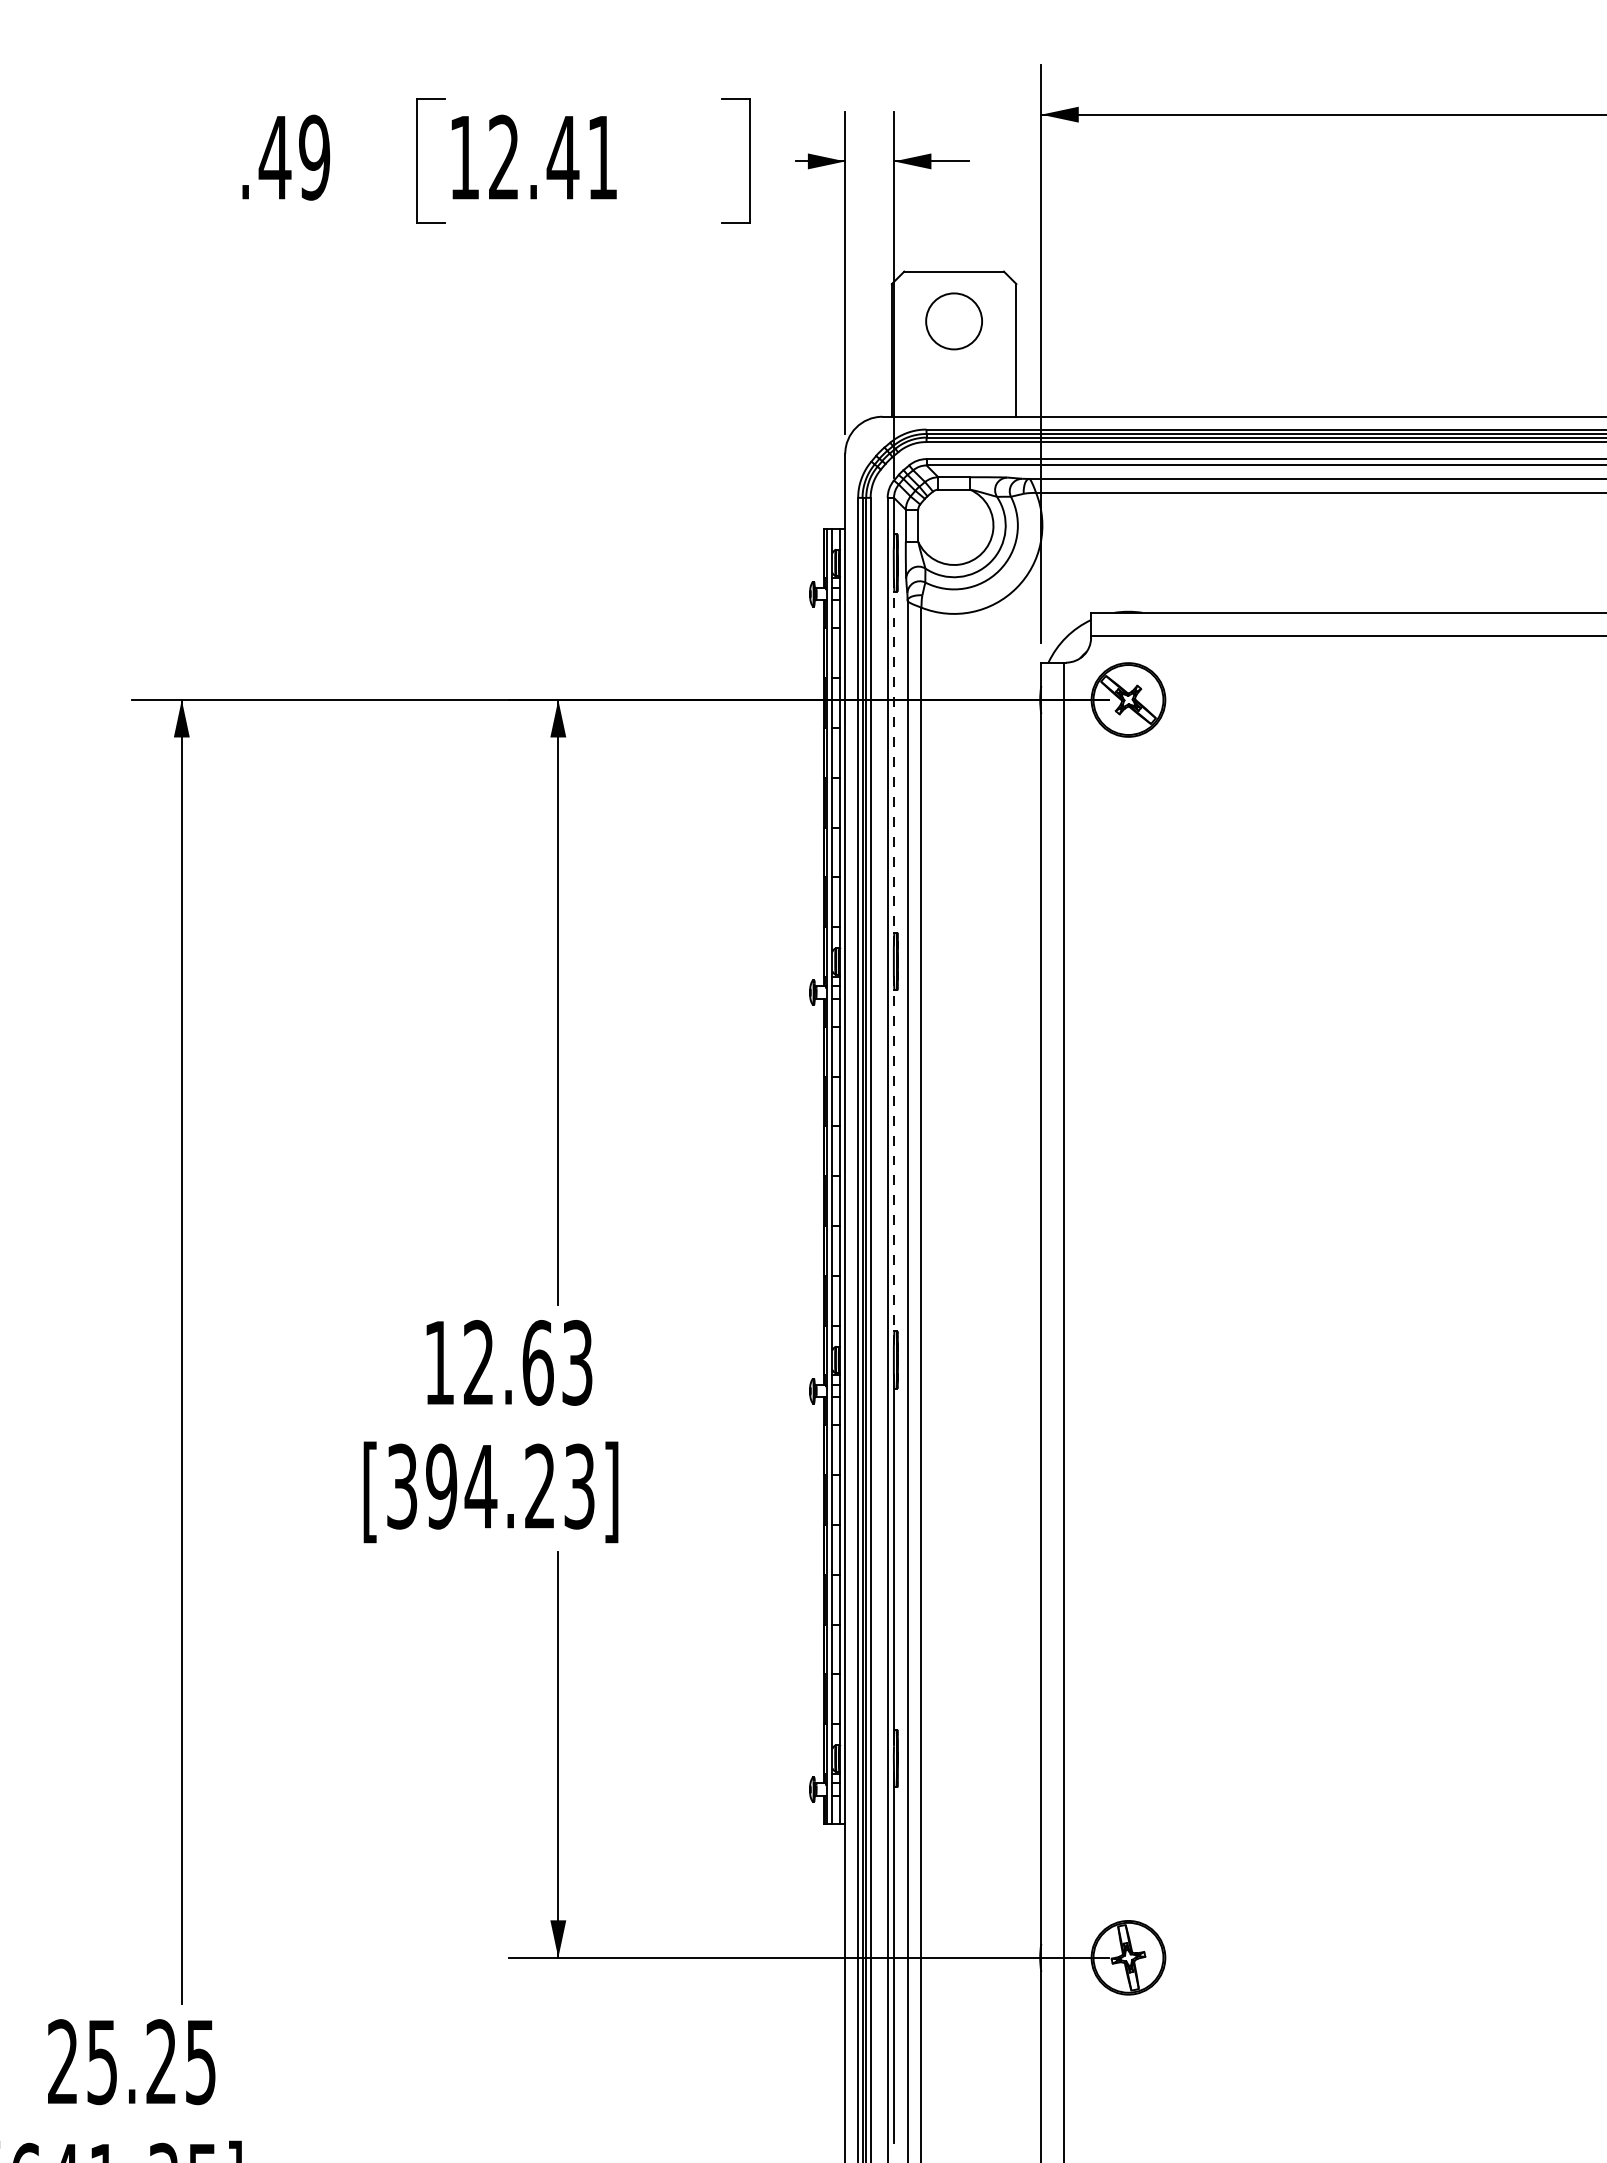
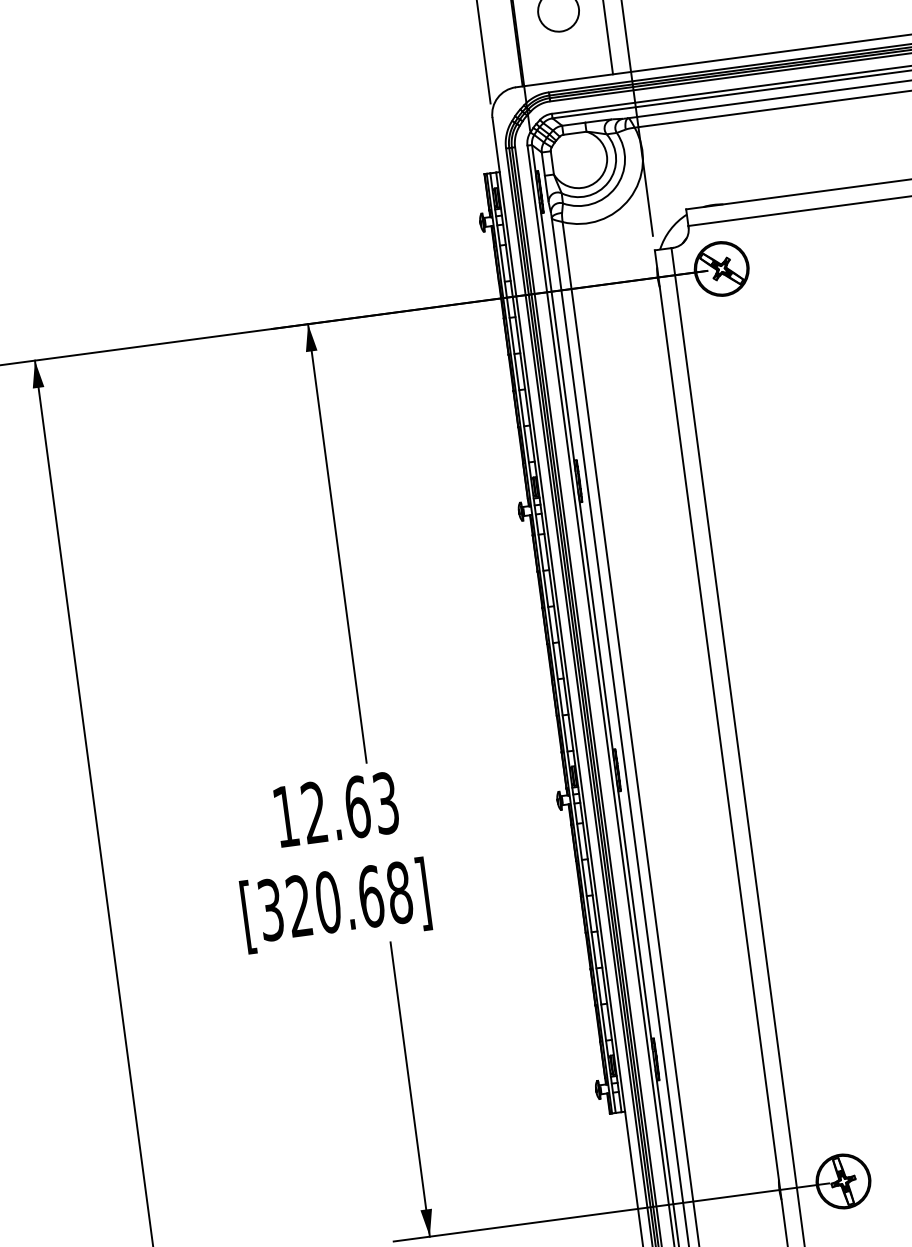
line: (893, 762) -> (557, 337), dashed -> solid
line: (893, 1160) -> (595, 625), dashed -> solid
text: (510, 1486) -> (349, 899), [394.23] -> [320.68]

